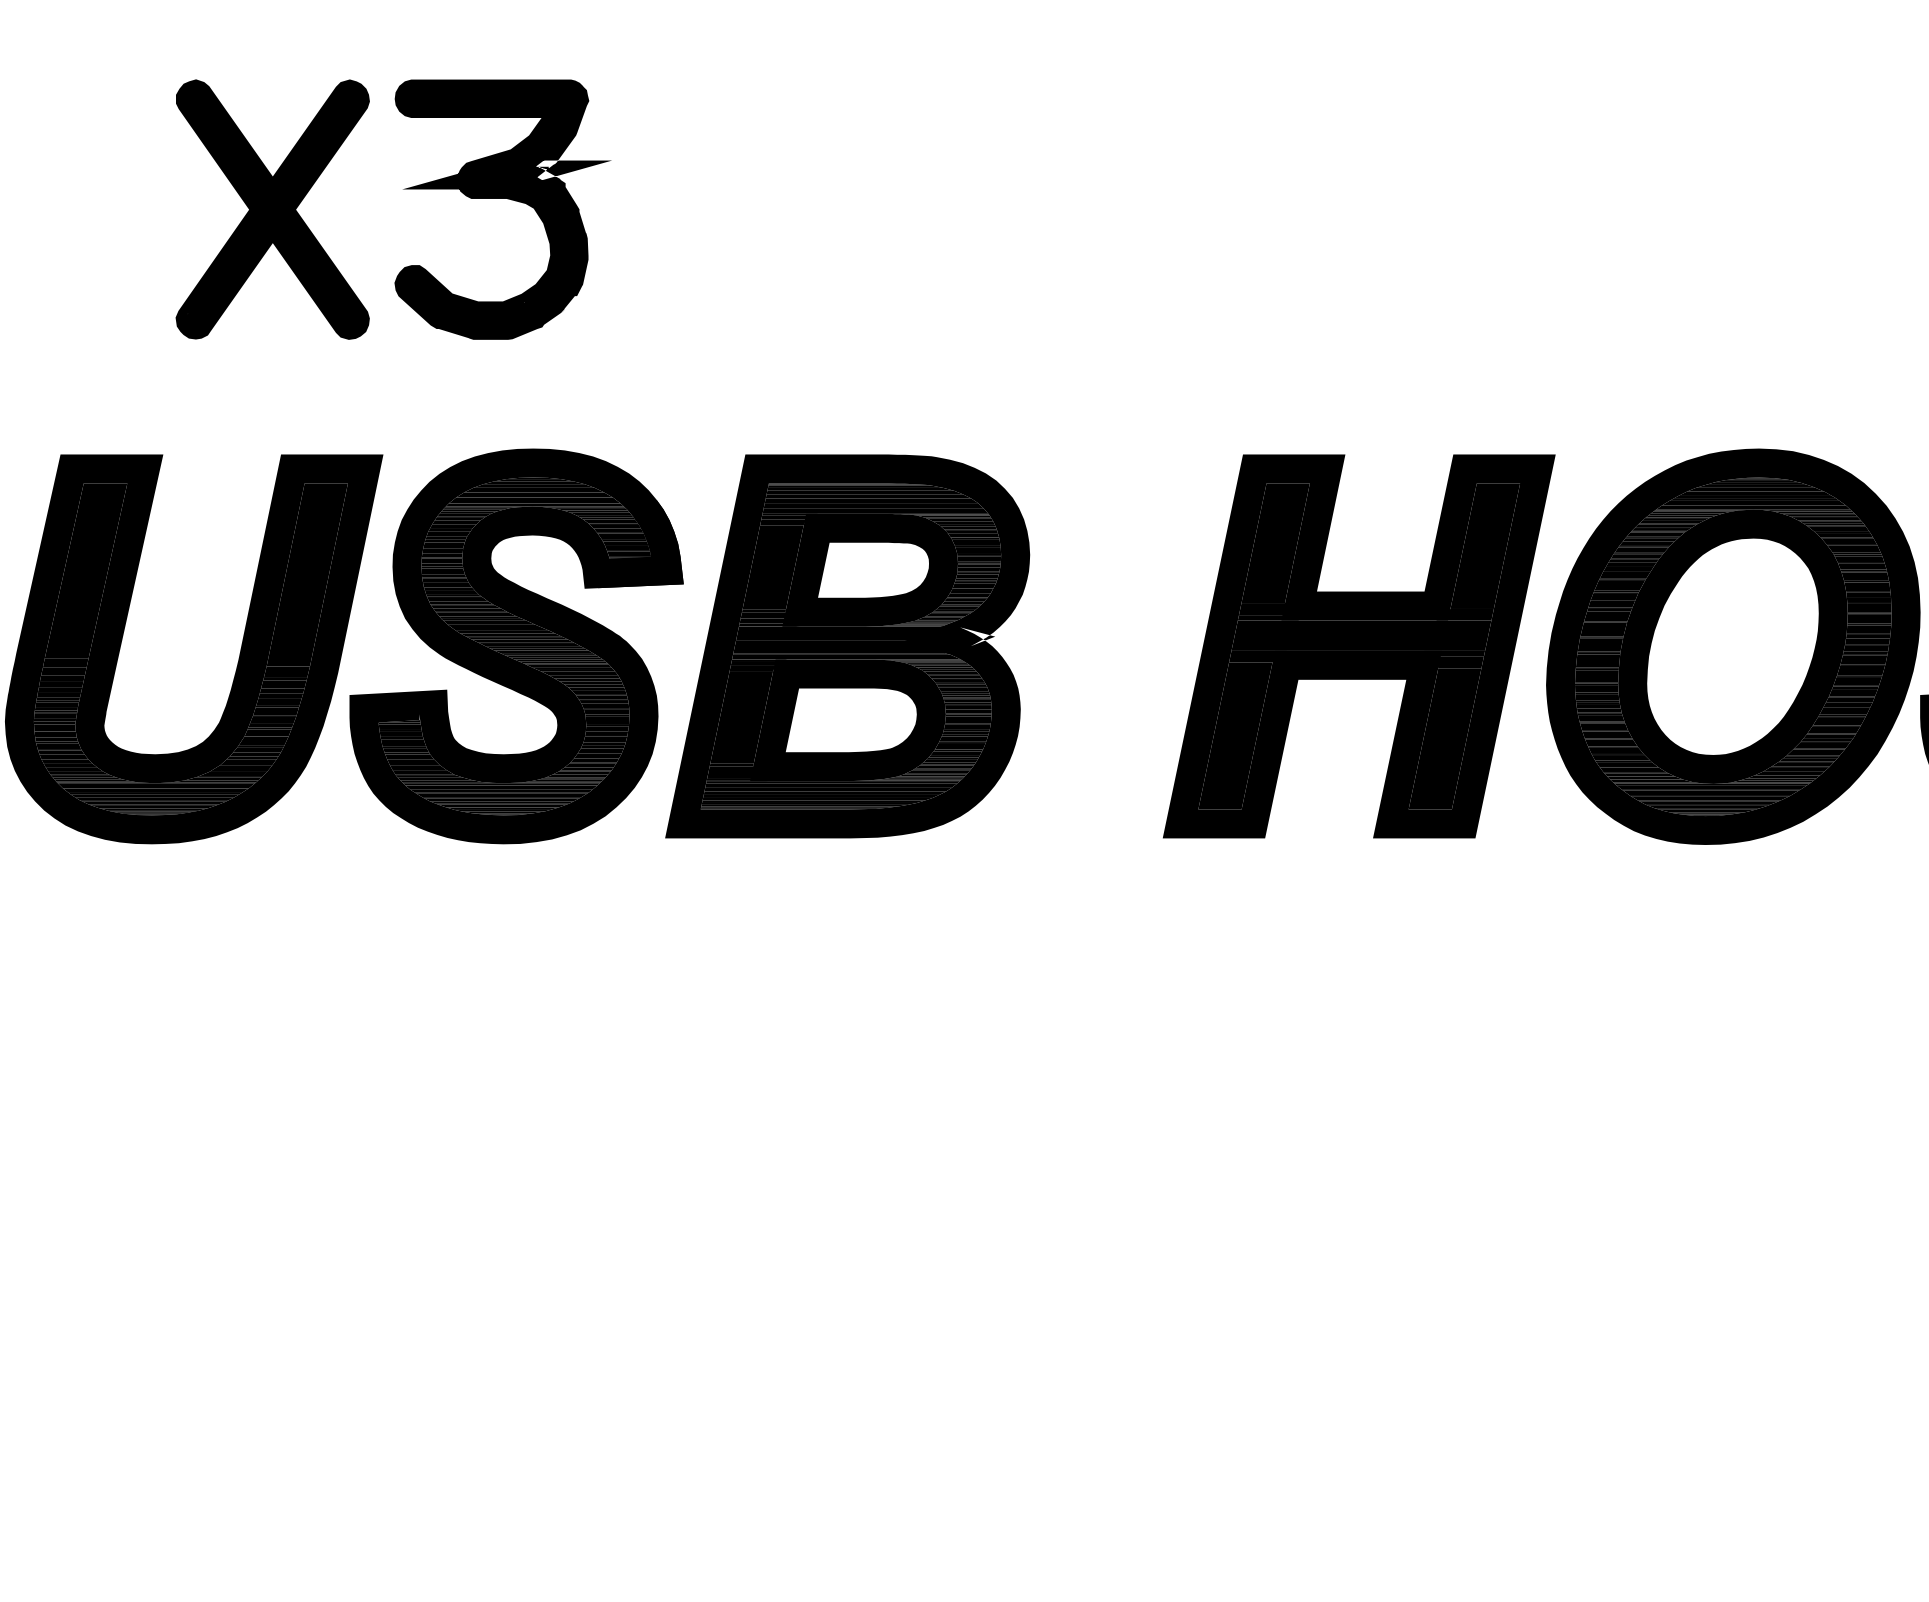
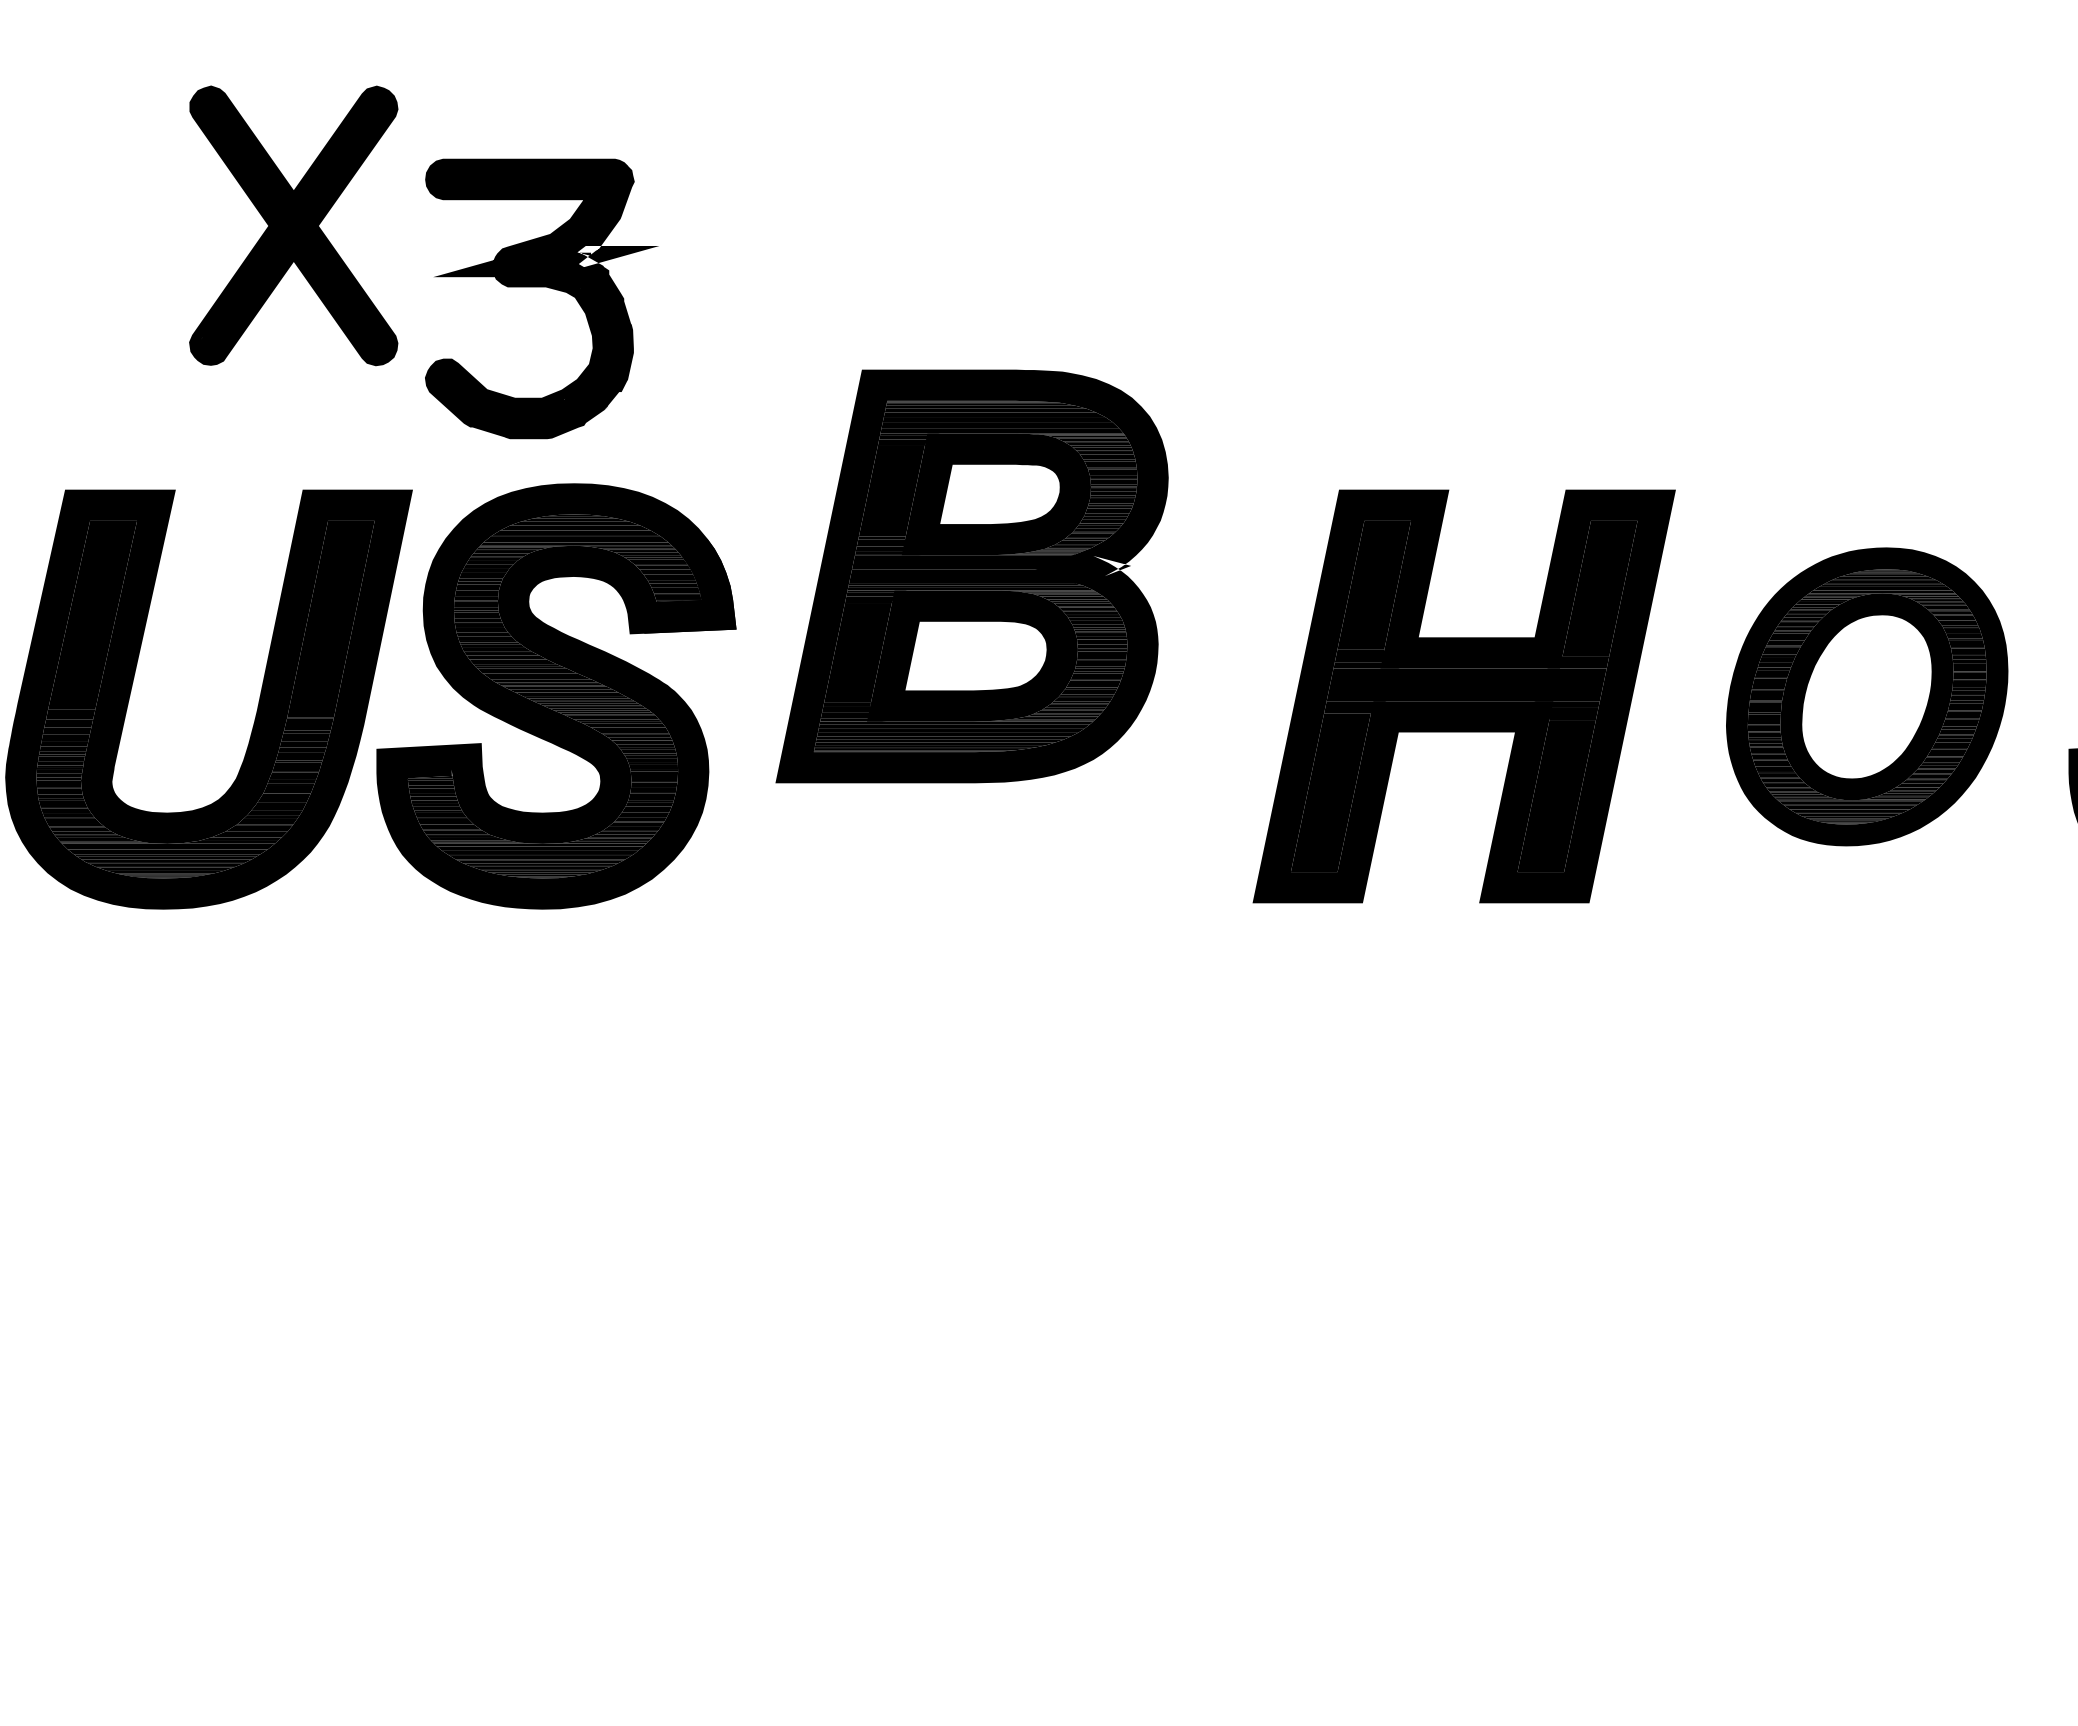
part: (502, 199) -> (541, 287), moved
part: (847, 646) -> (971, 576), moved
part: (1732, 646) -> (1866, 696), size x0.7

